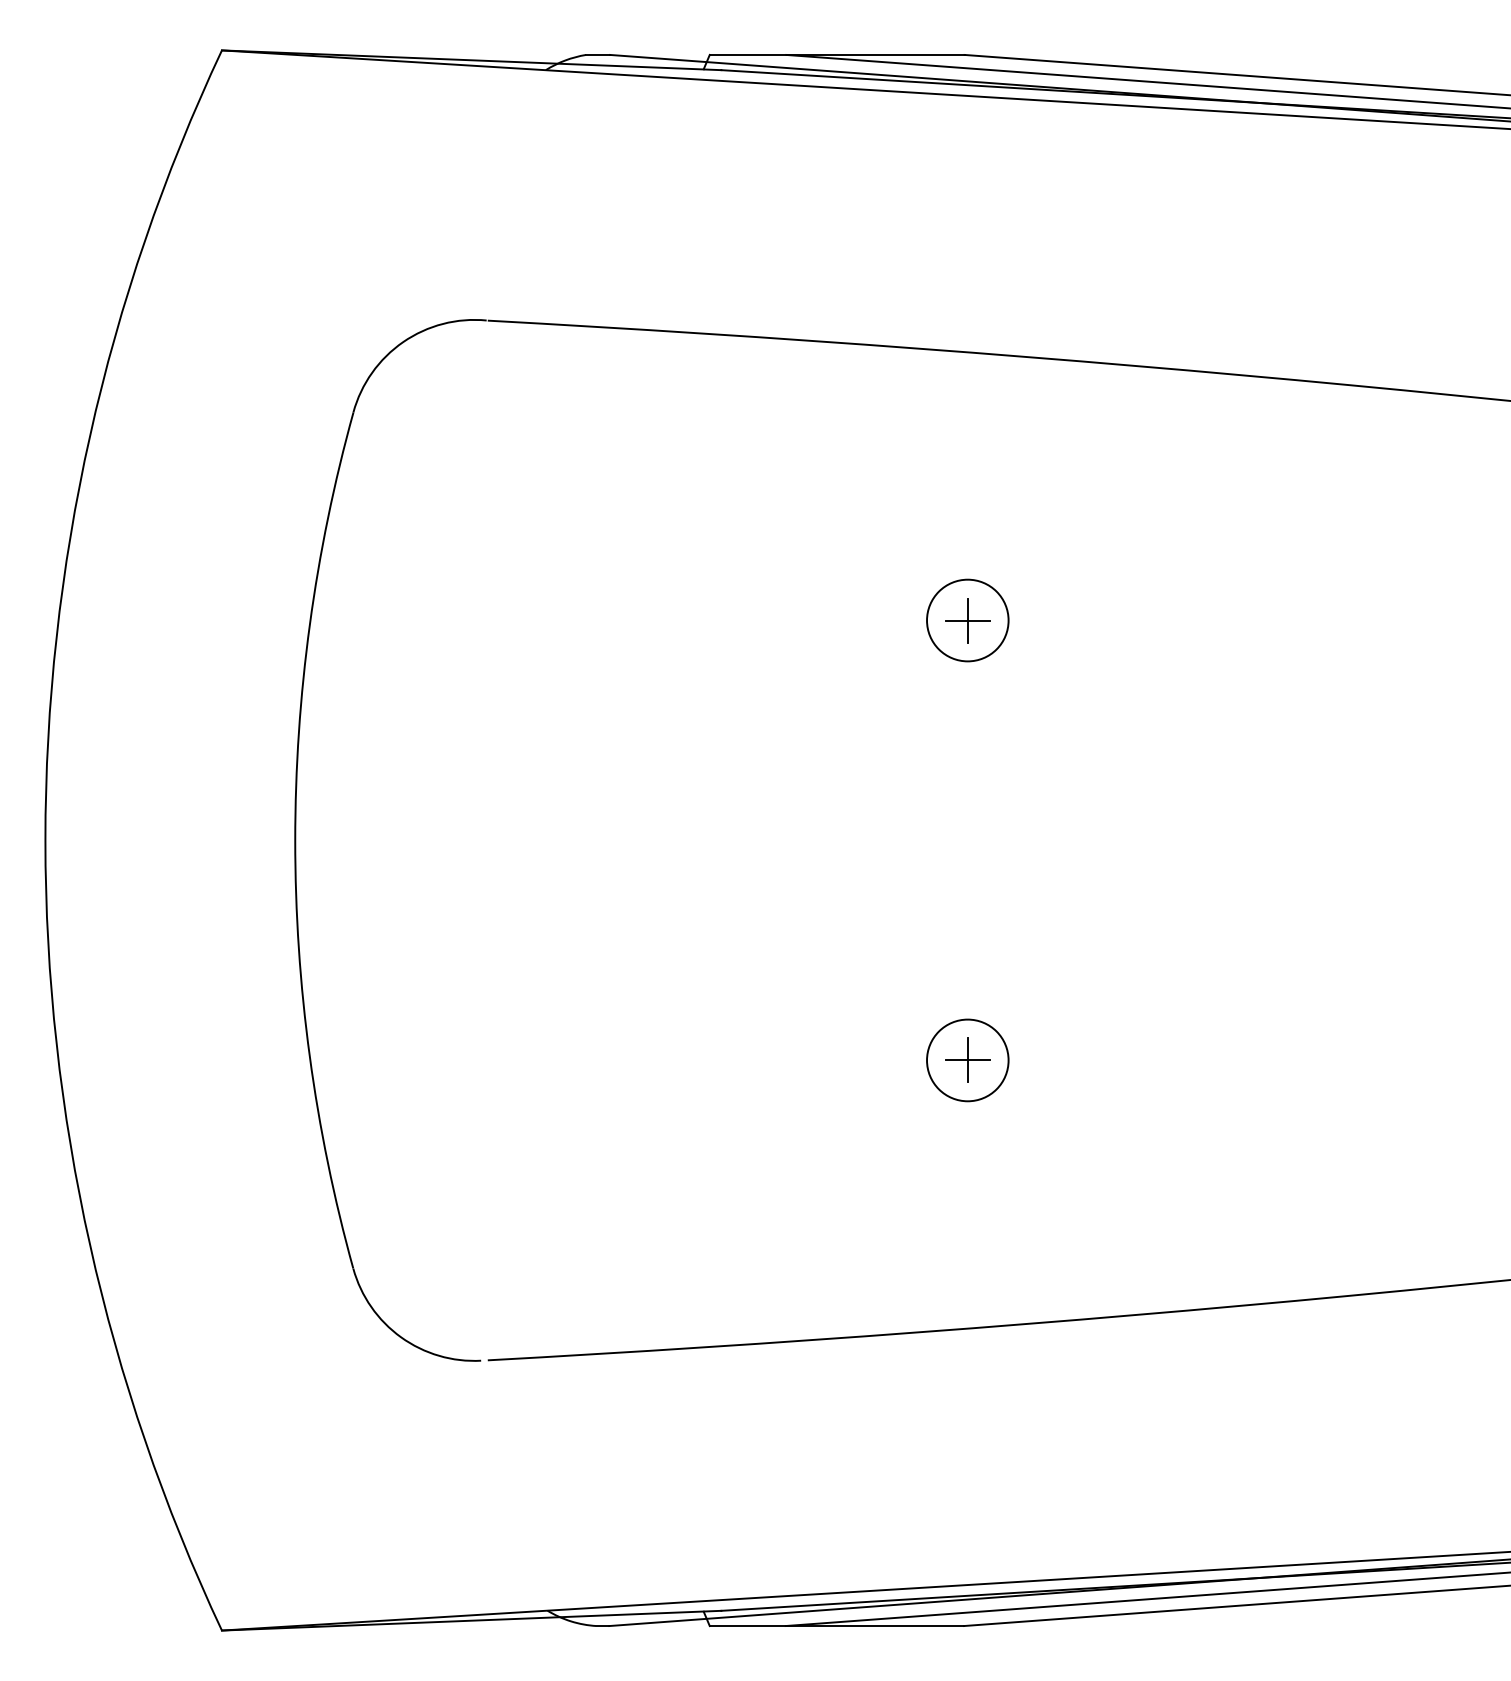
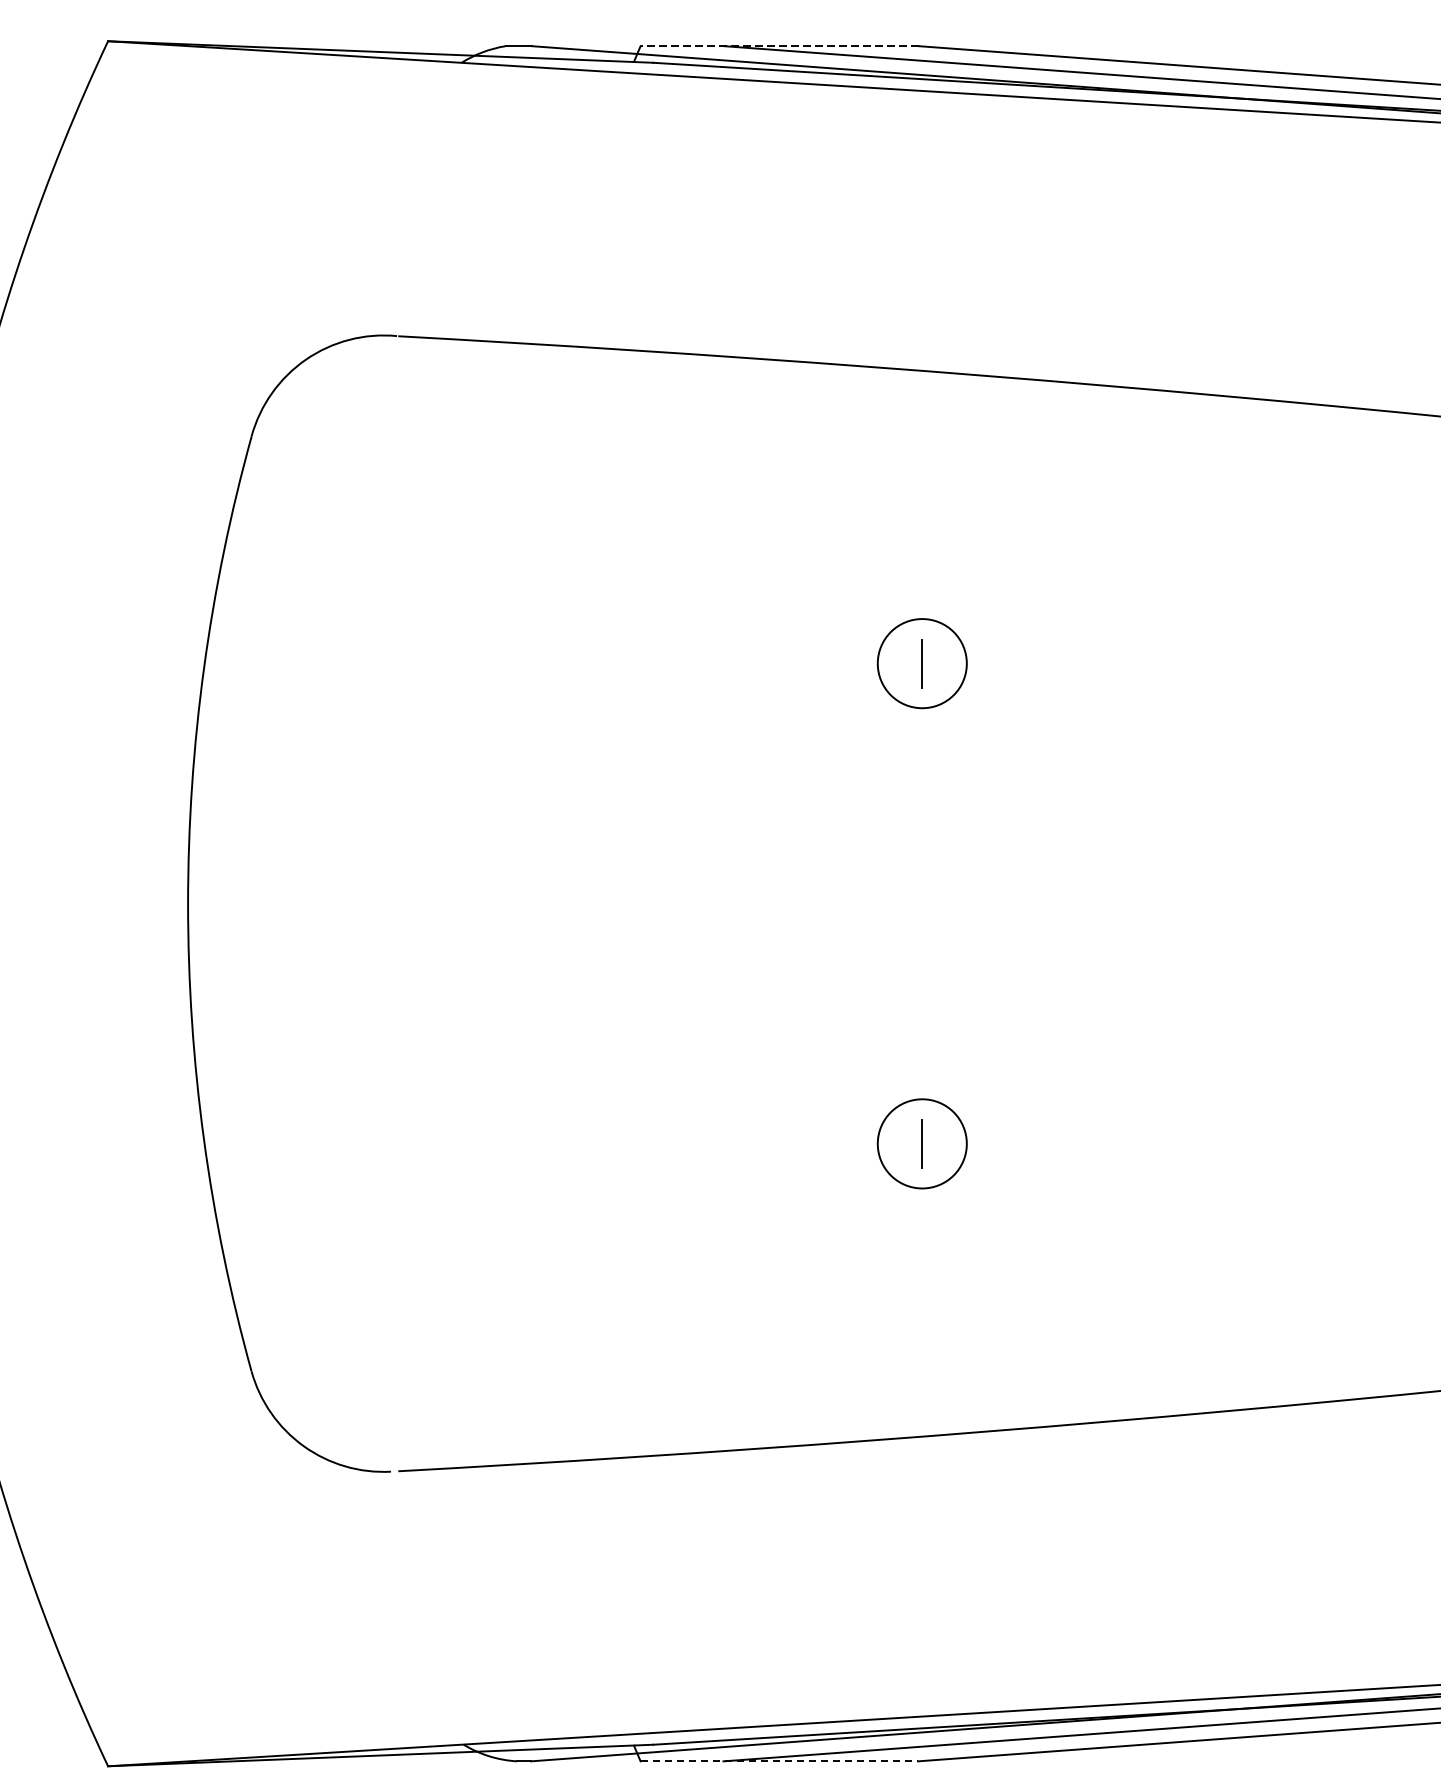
line: (836, 54) -> (778, 45), solid -> dashed
line: (967, 620) -> (921, 663), removed
line: (967, 1060) -> (921, 1143), removed
line: (837, 1626) -> (780, 1761), solid -> dashed

